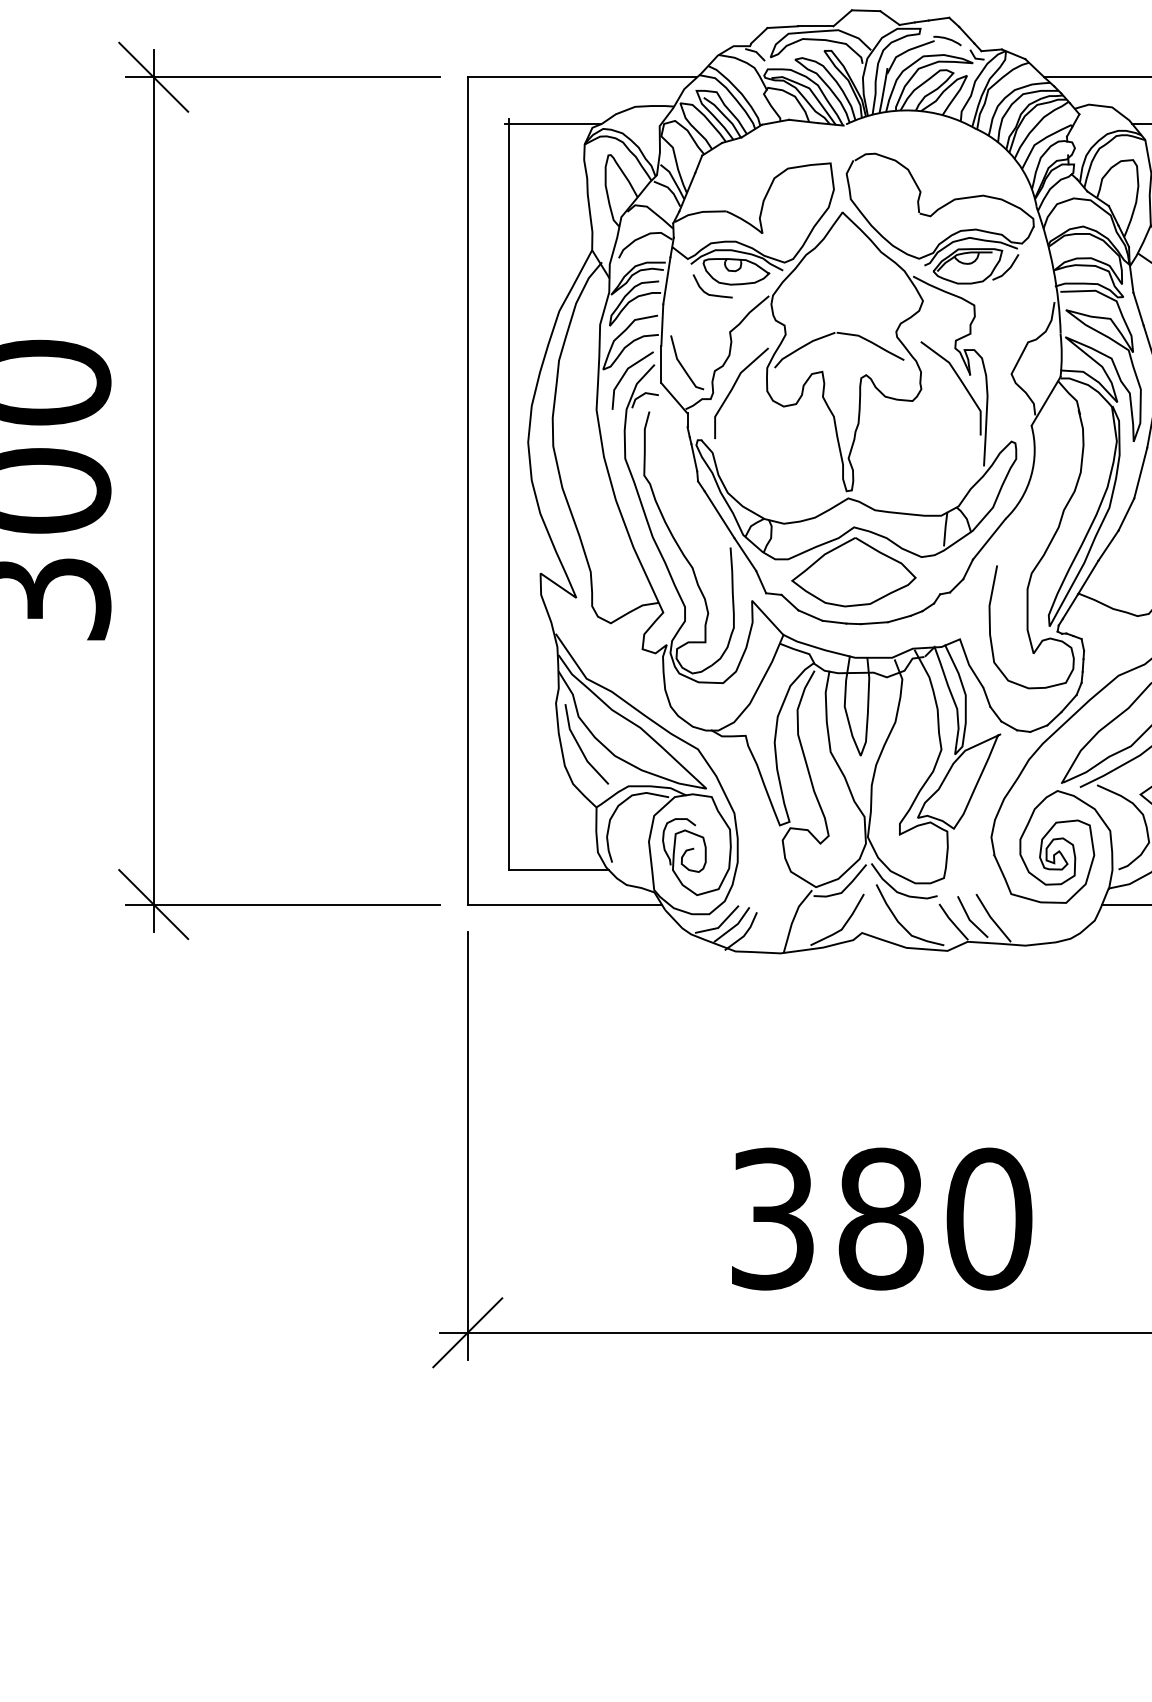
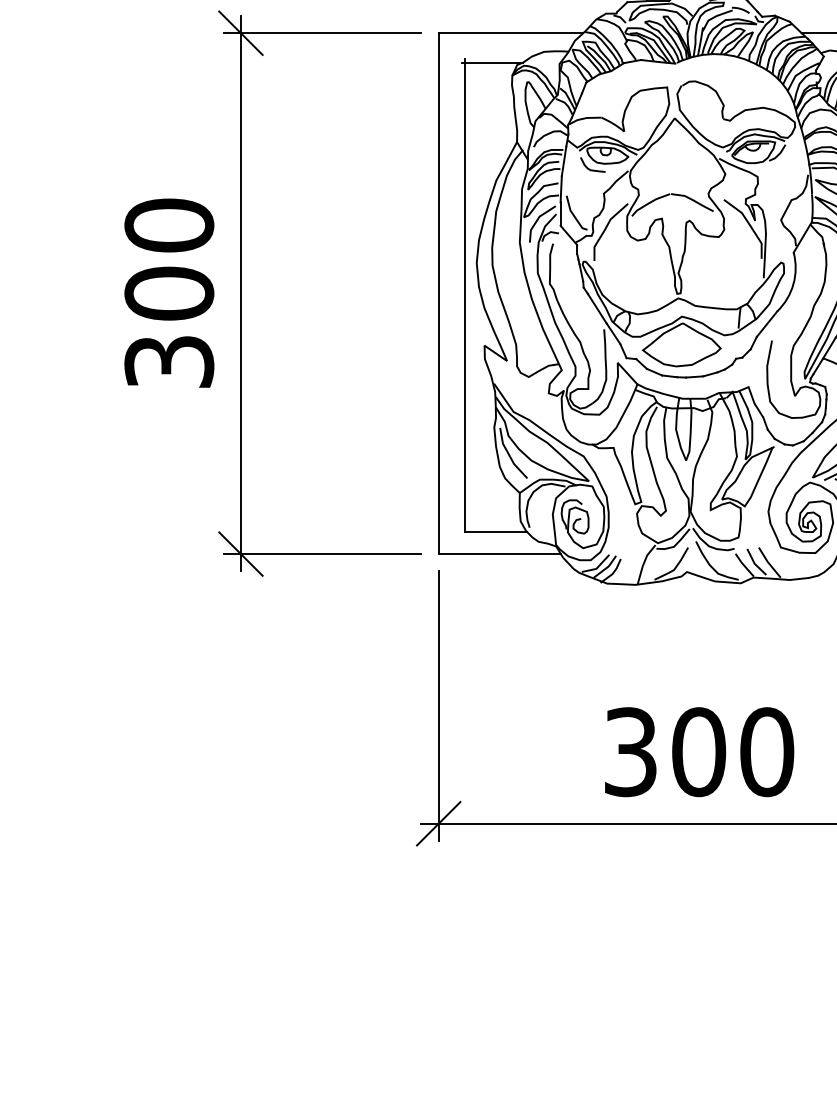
text: (881, 1218) -> (699, 751), 380 -> 300

